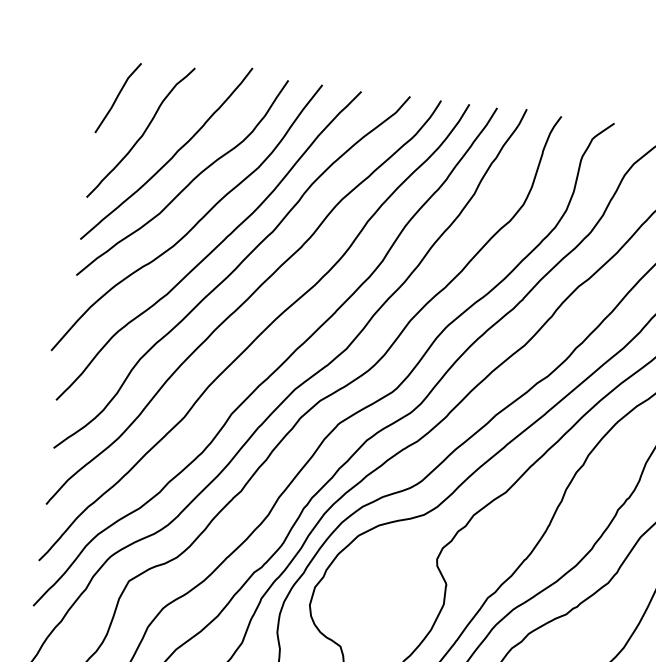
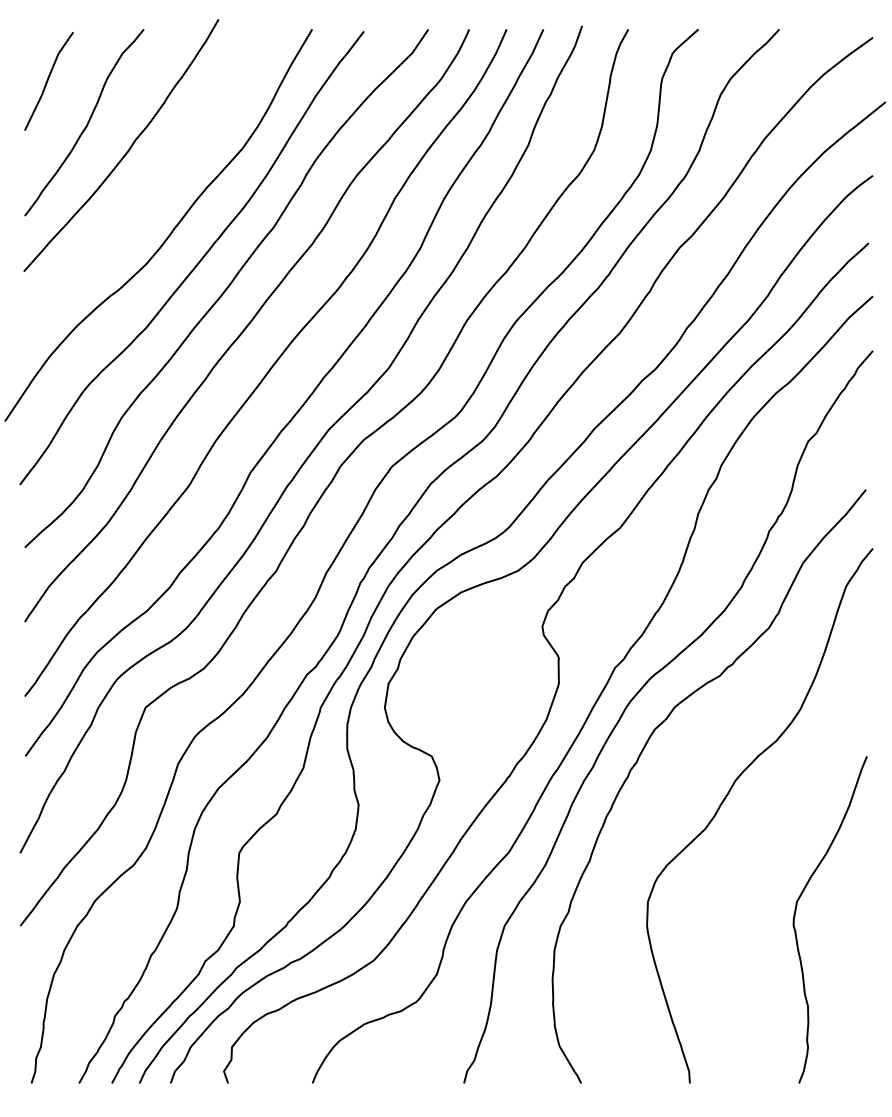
curve: (189, 182) -> (155, 179), removed

